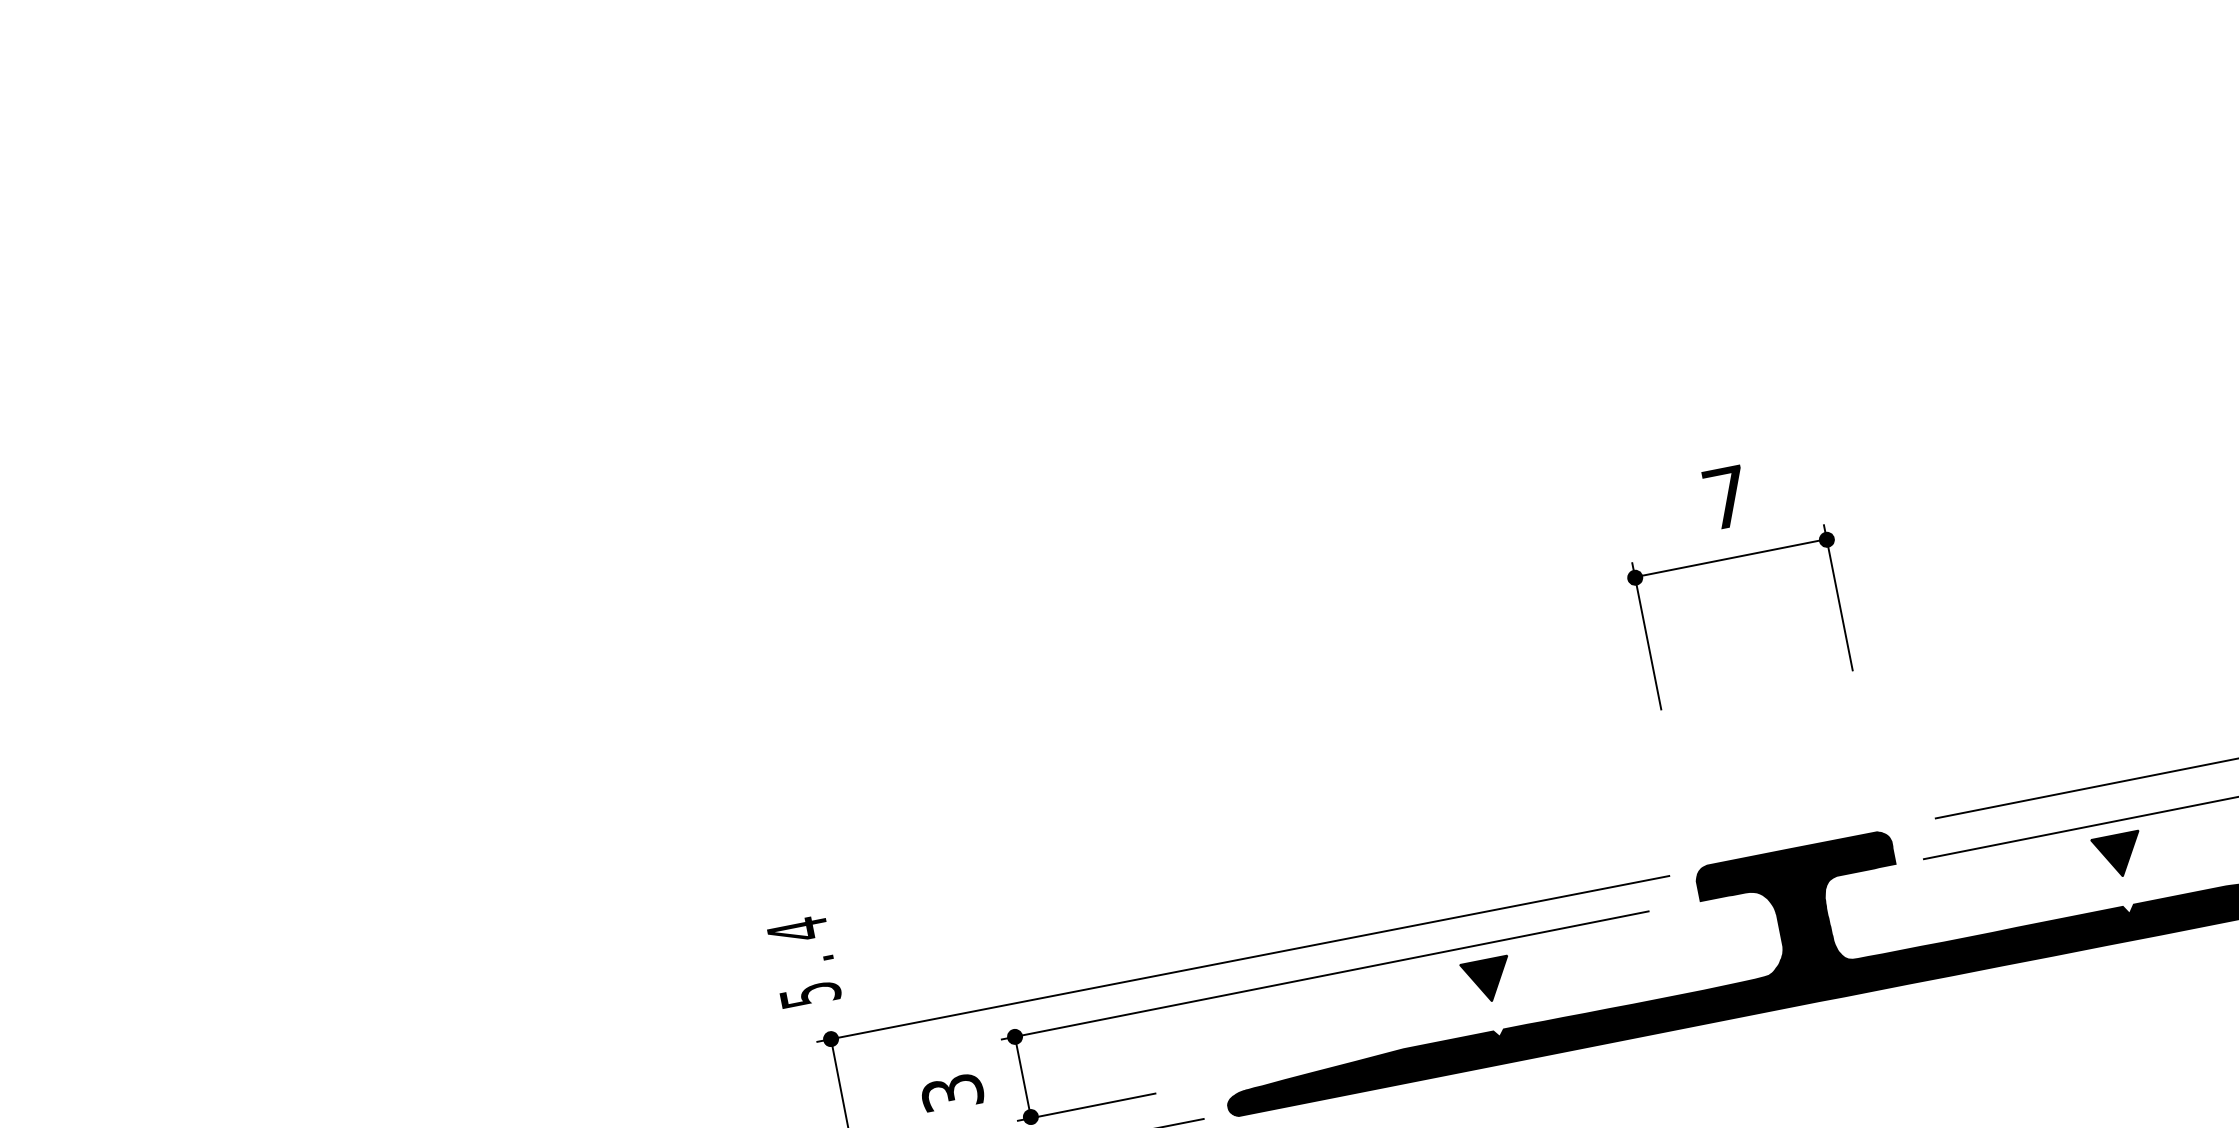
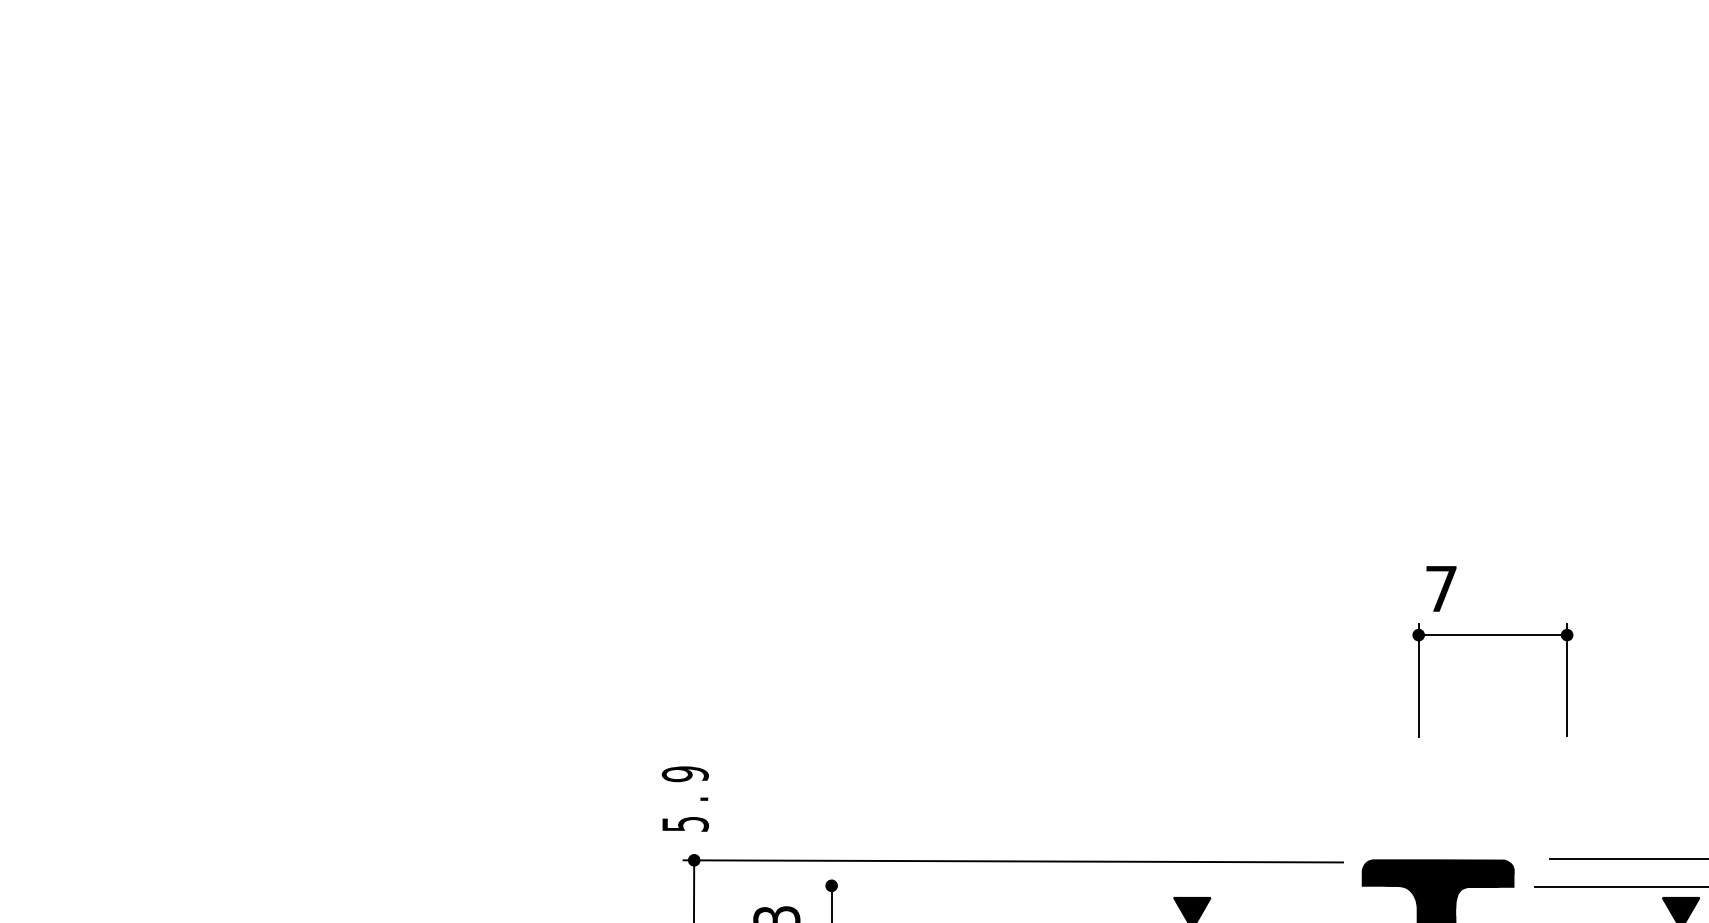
part: (1730, 559) -> (1492, 635), moved
text: (796, 930) -> (684, 774), 4 -> 9
line: (1324, 975) -> (1071, 885), removed

